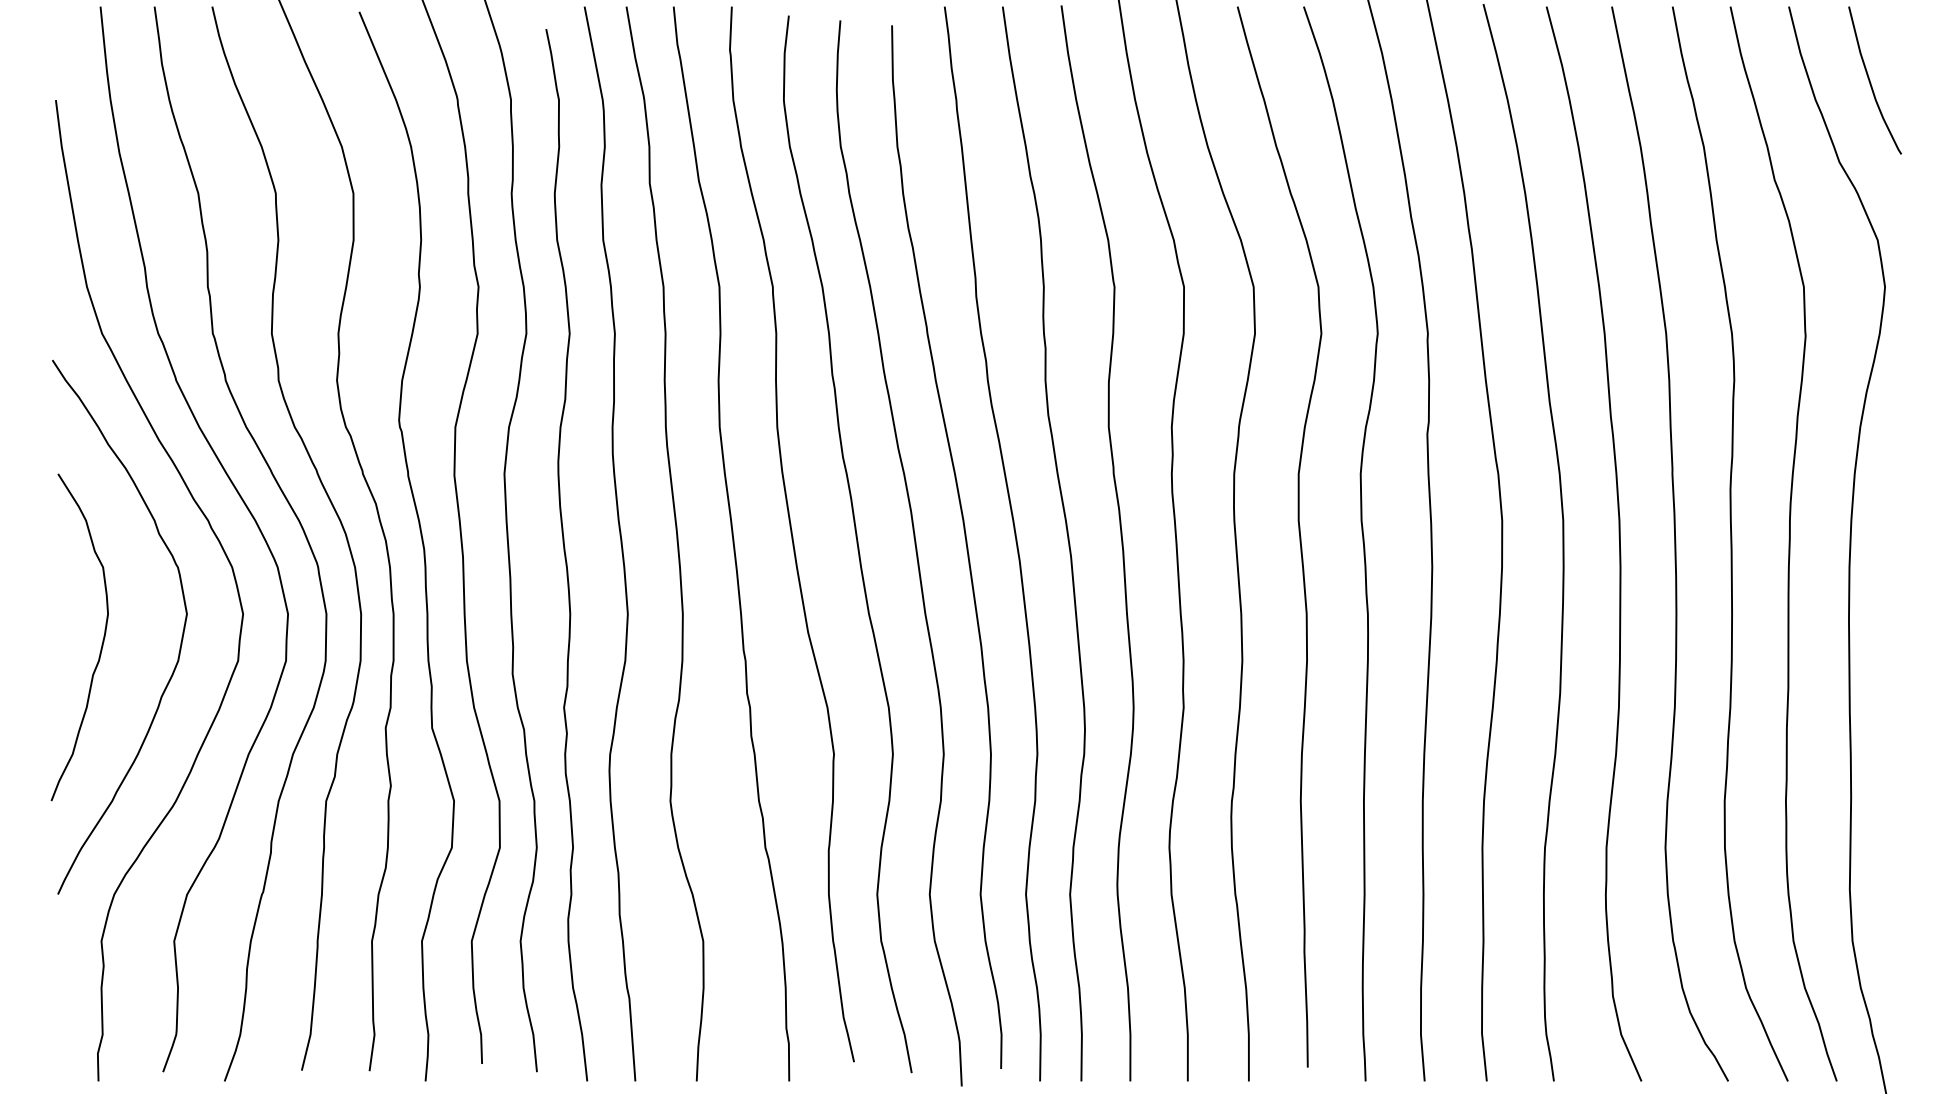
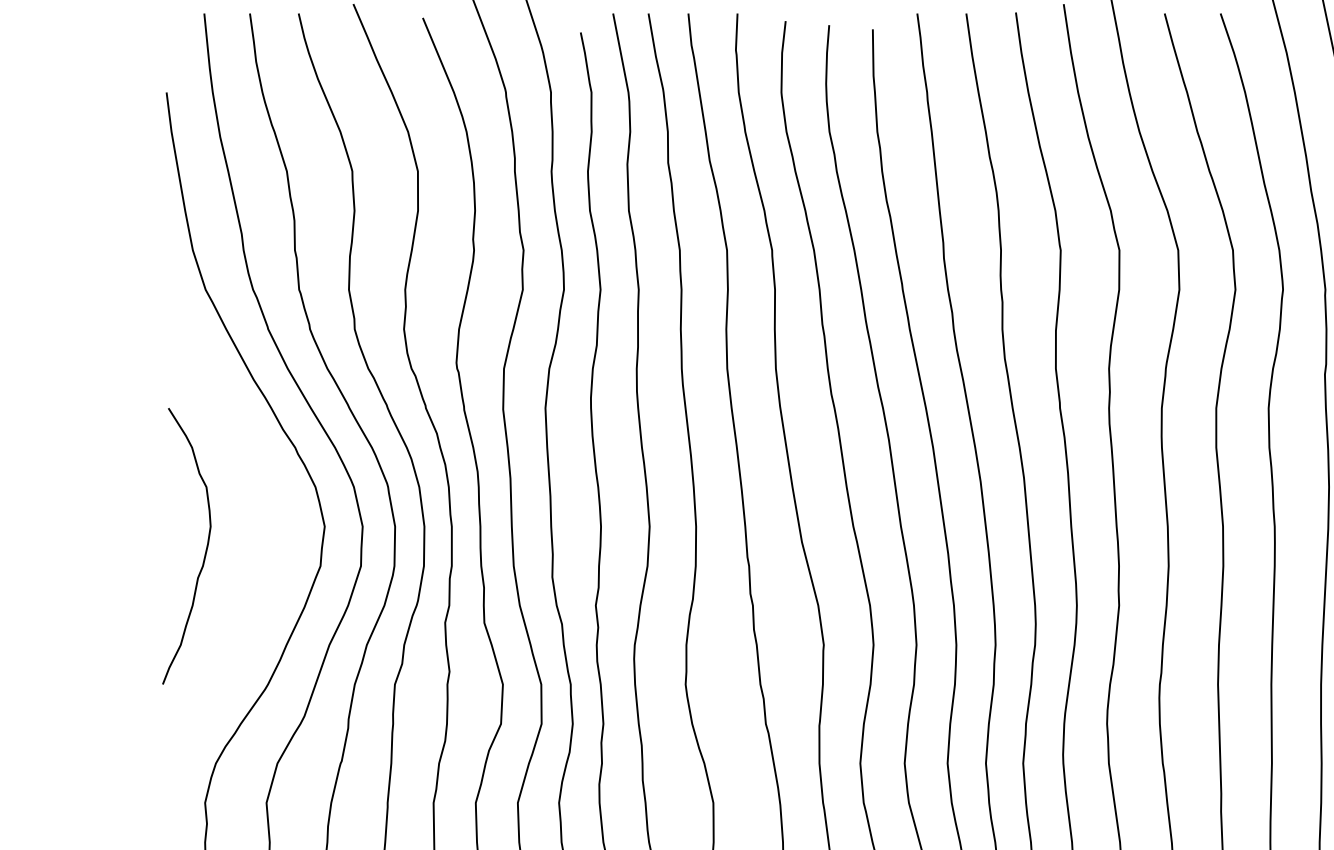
curve: (181, 636) -> (272, 545), removed

